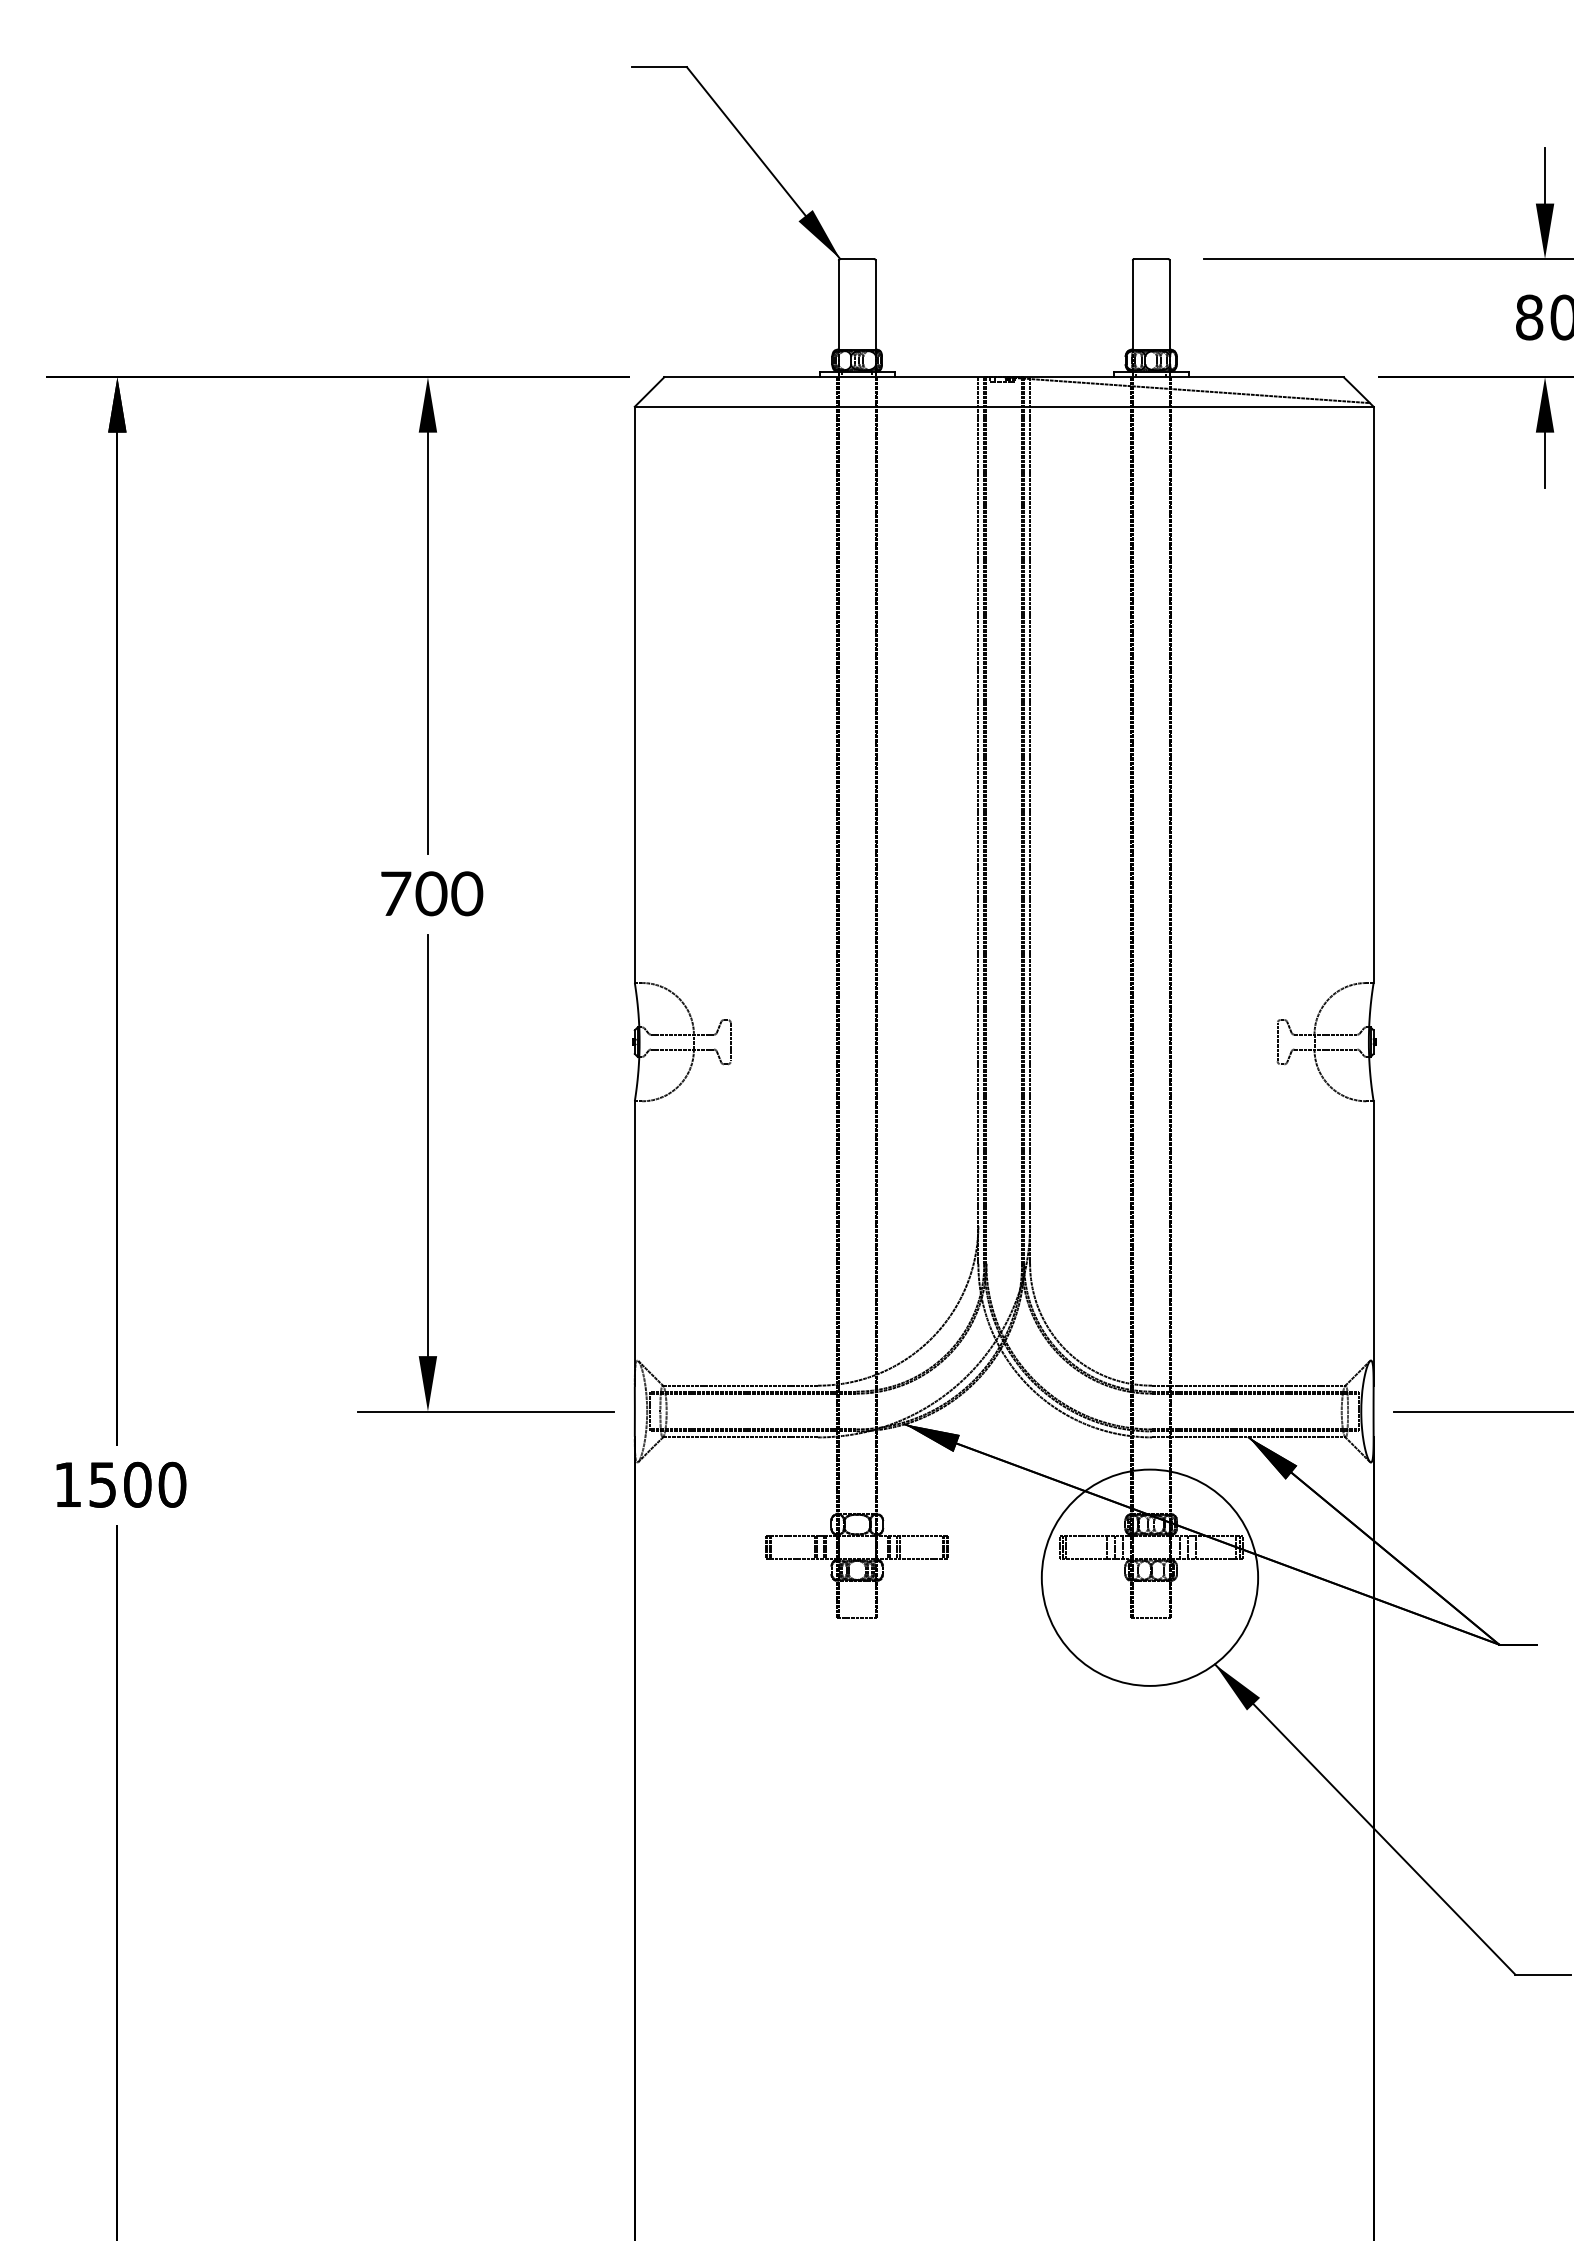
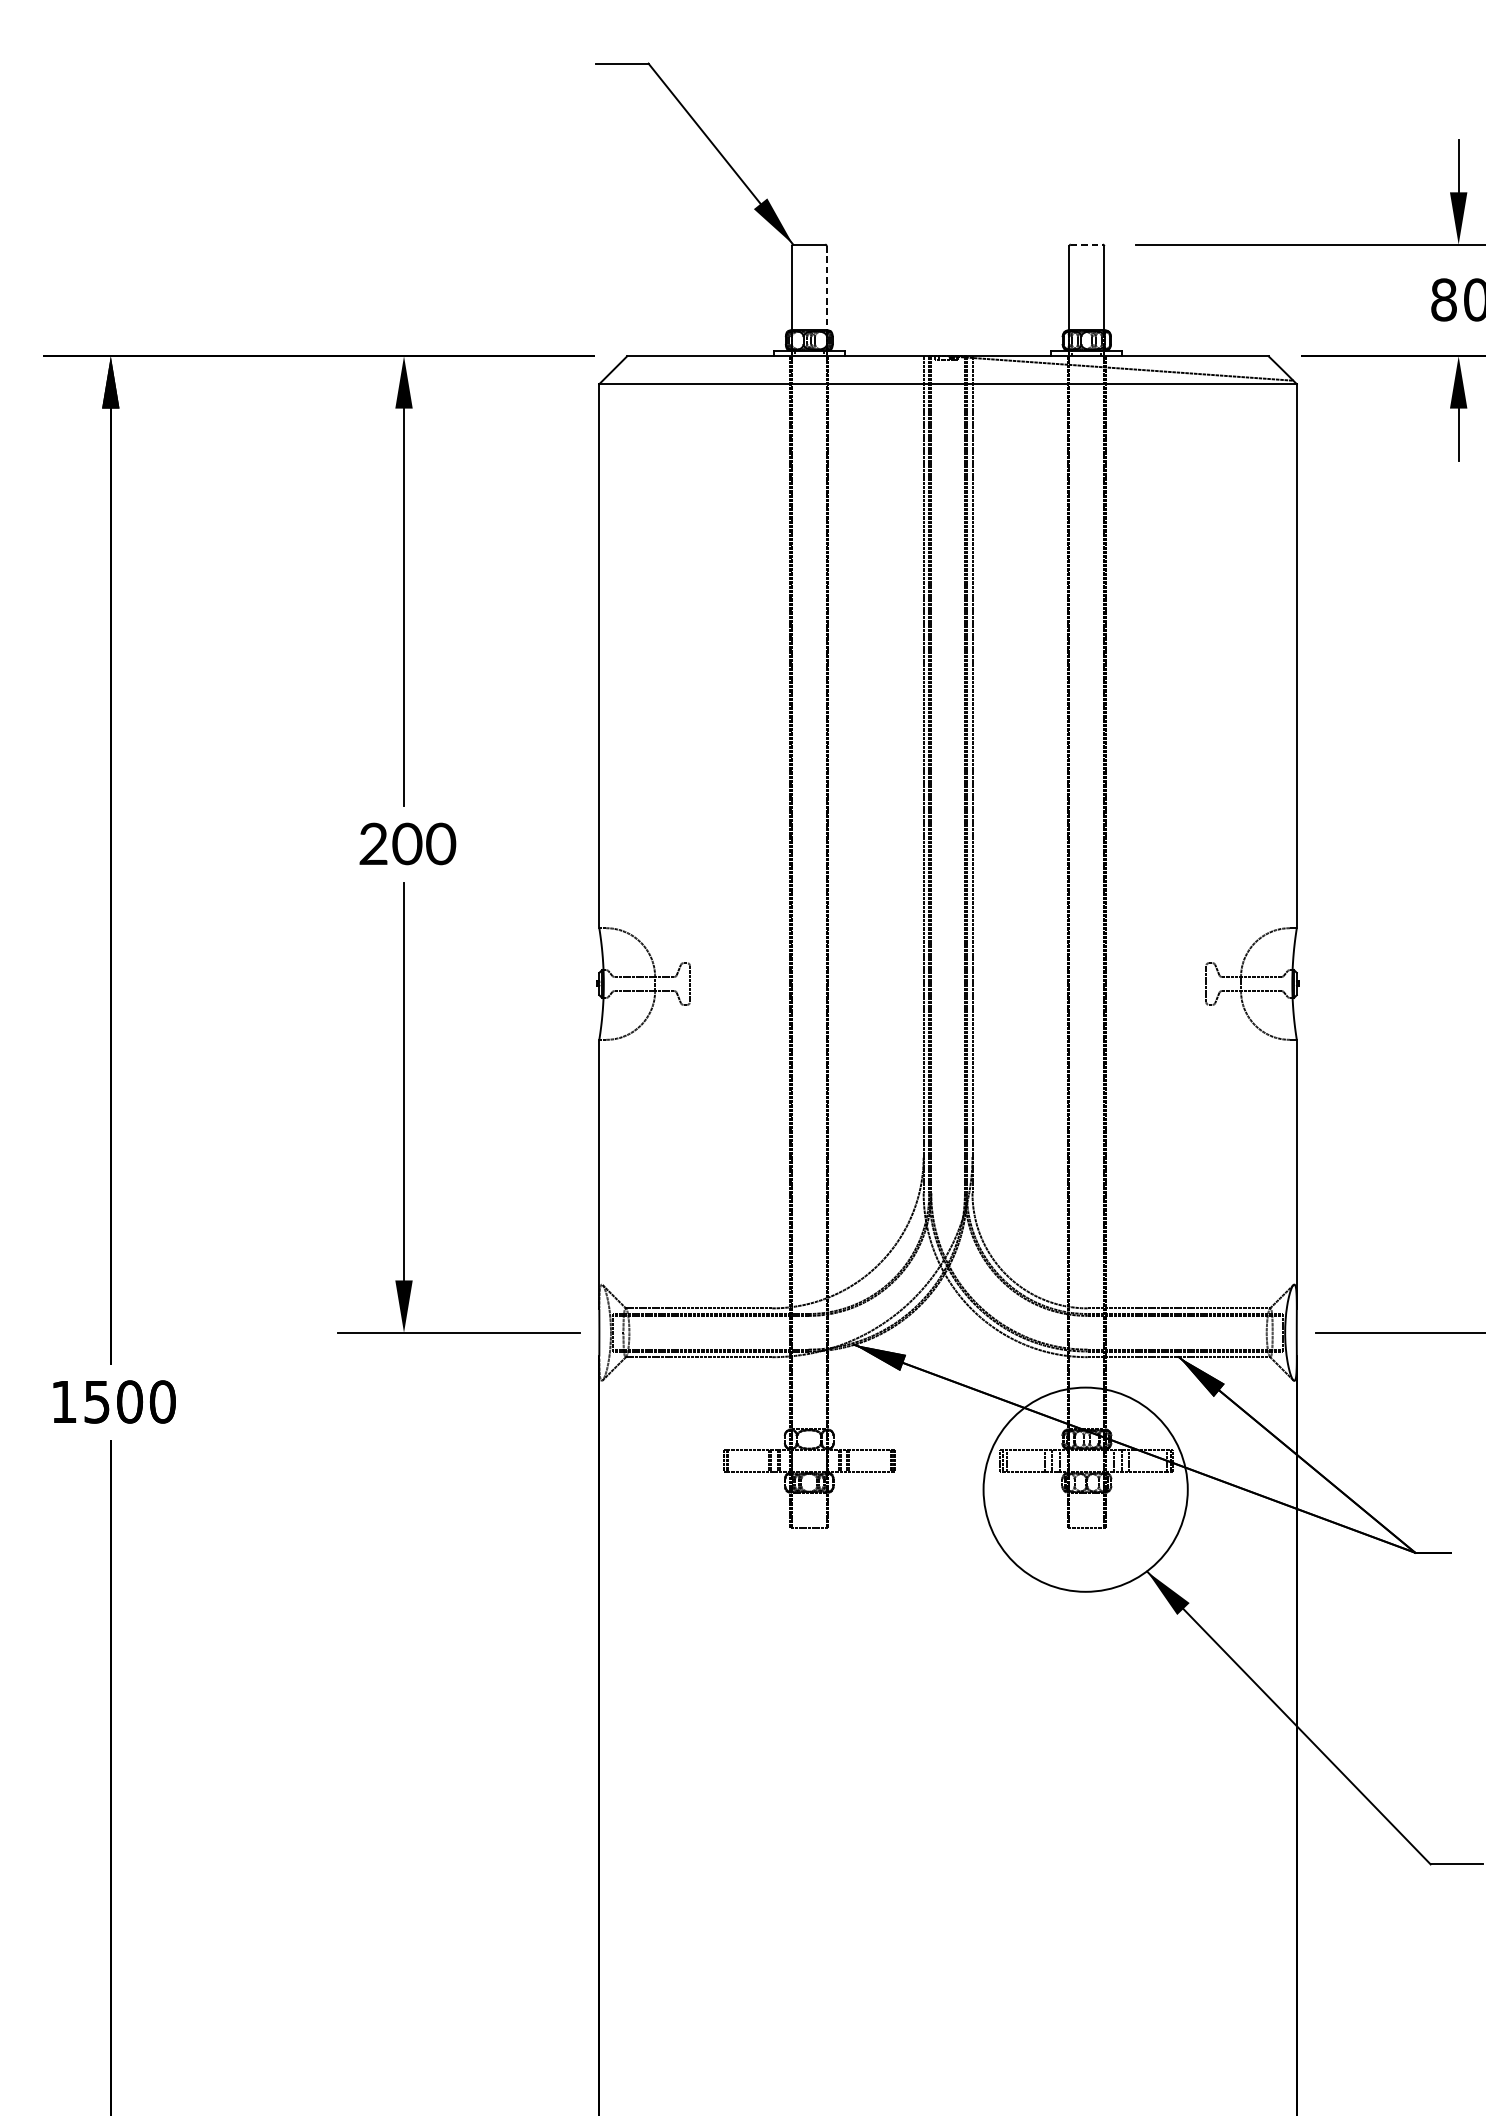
line: (1151, 259) -> (1087, 245), solid -> dashed
line: (875, 305) -> (826, 288), solid -> dashed
text: (396, 893) -> (374, 843), 700 -> 200

